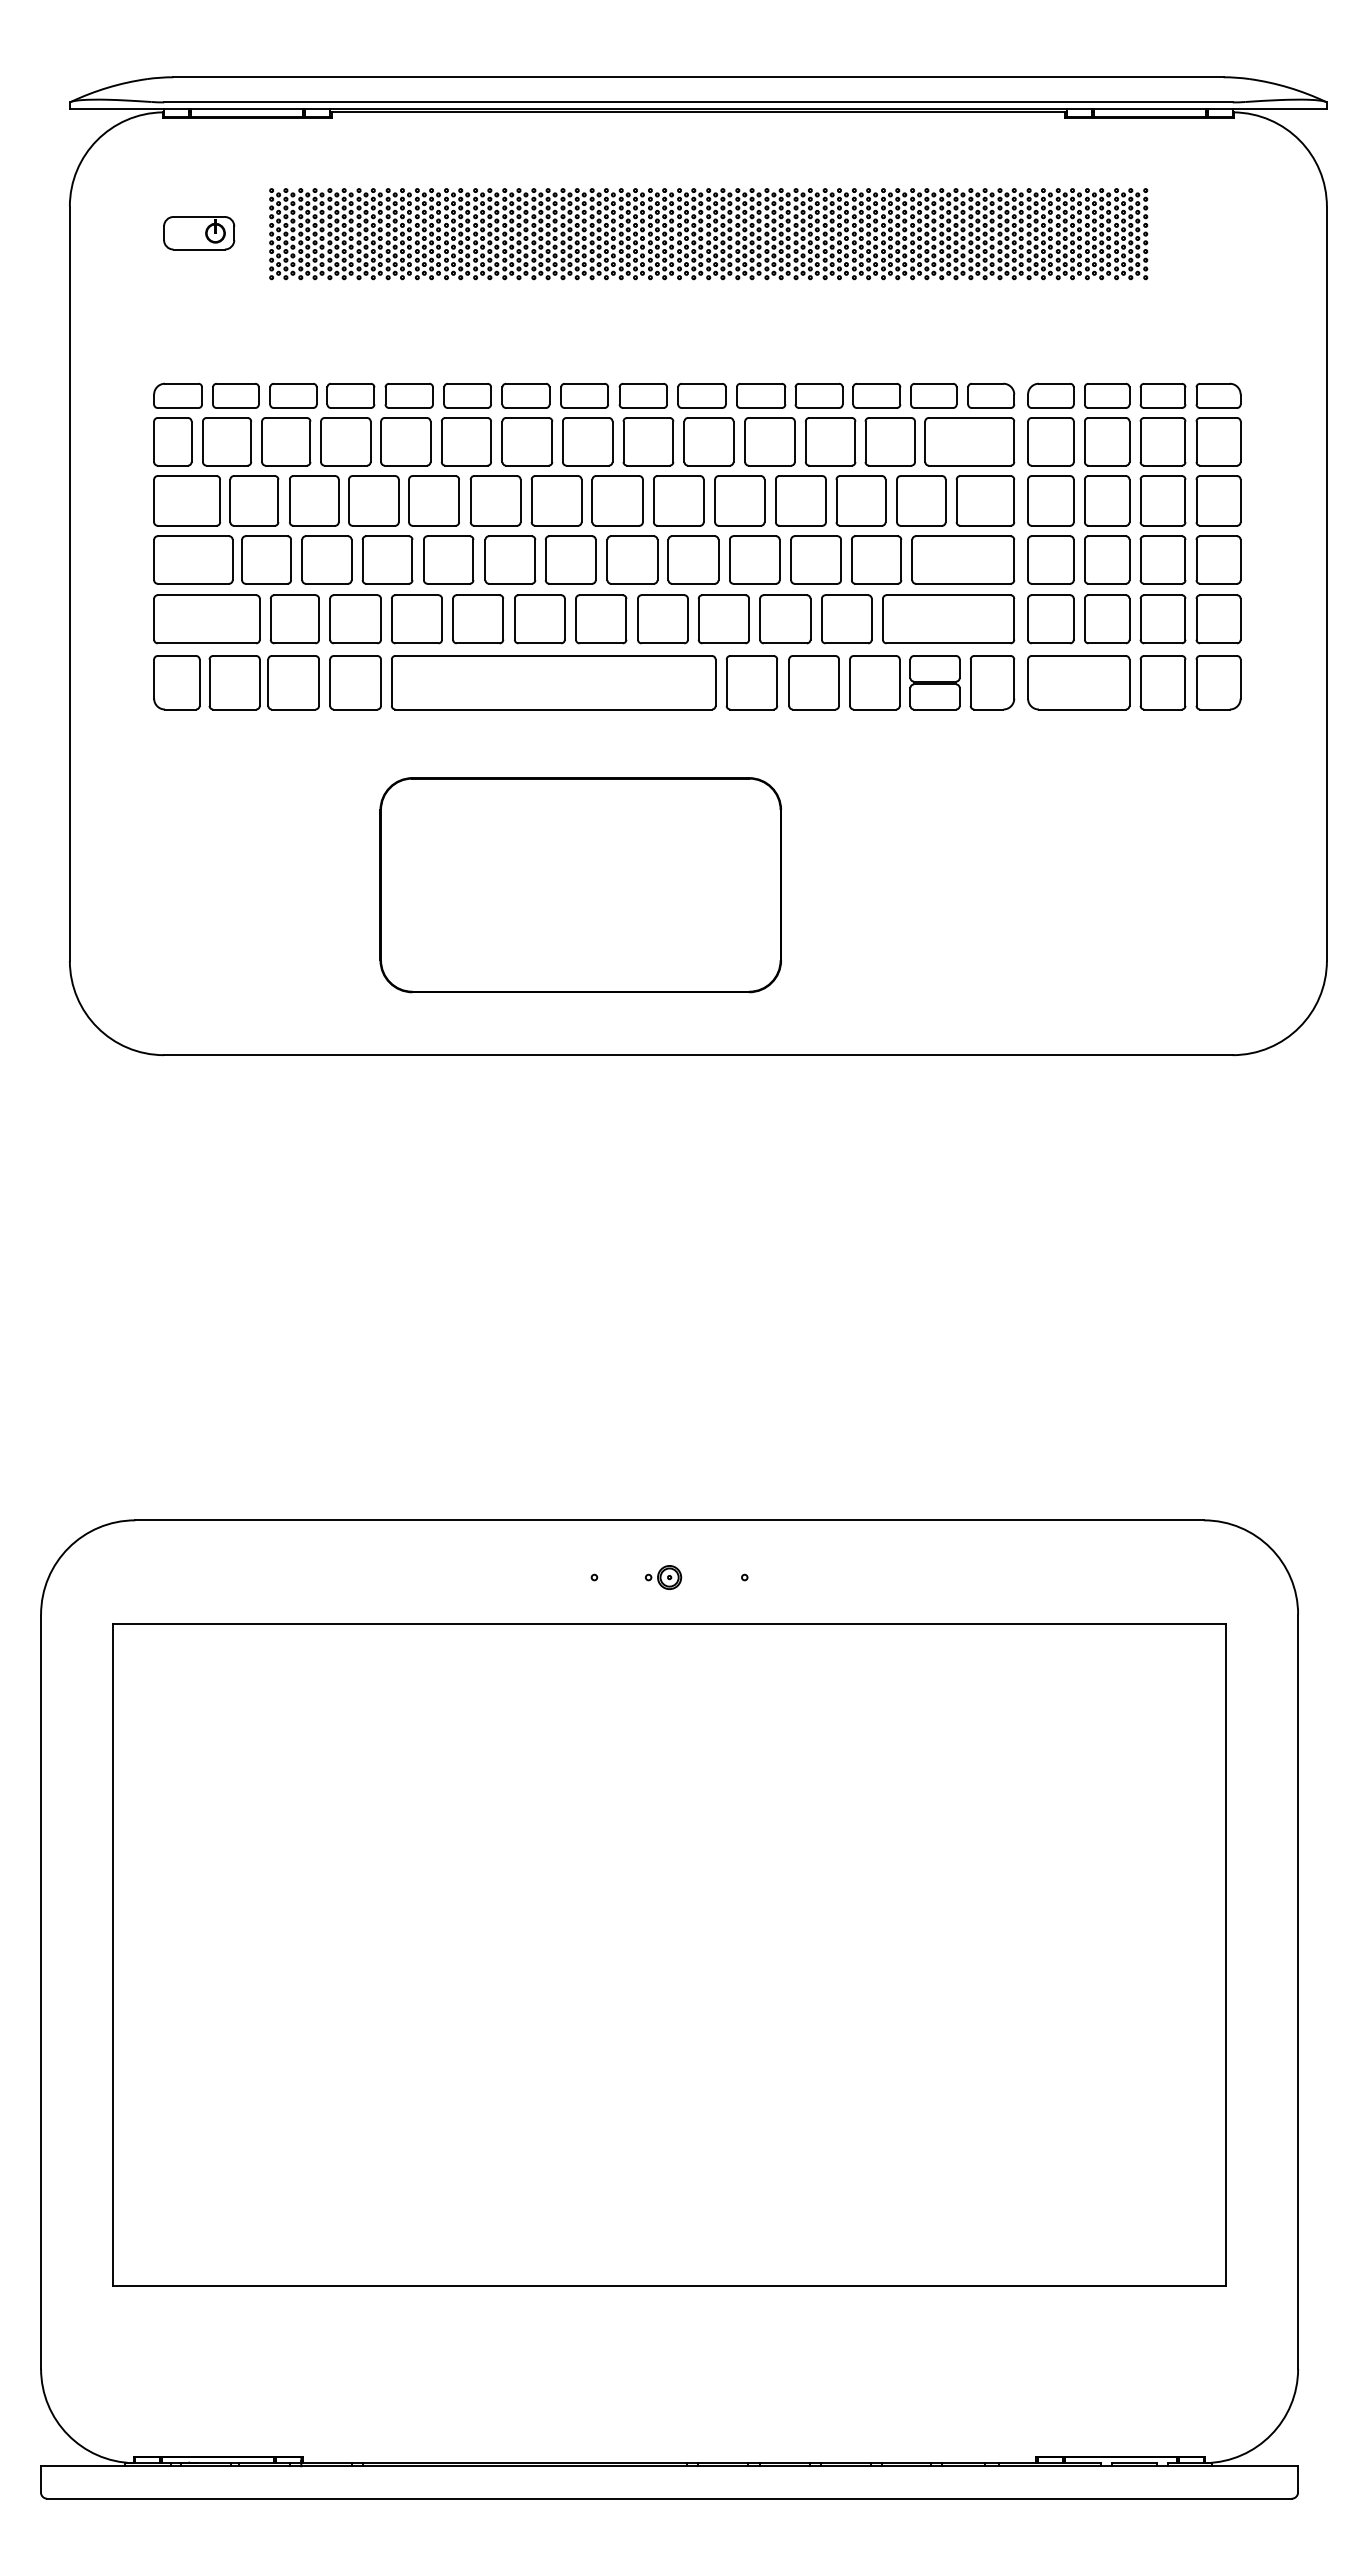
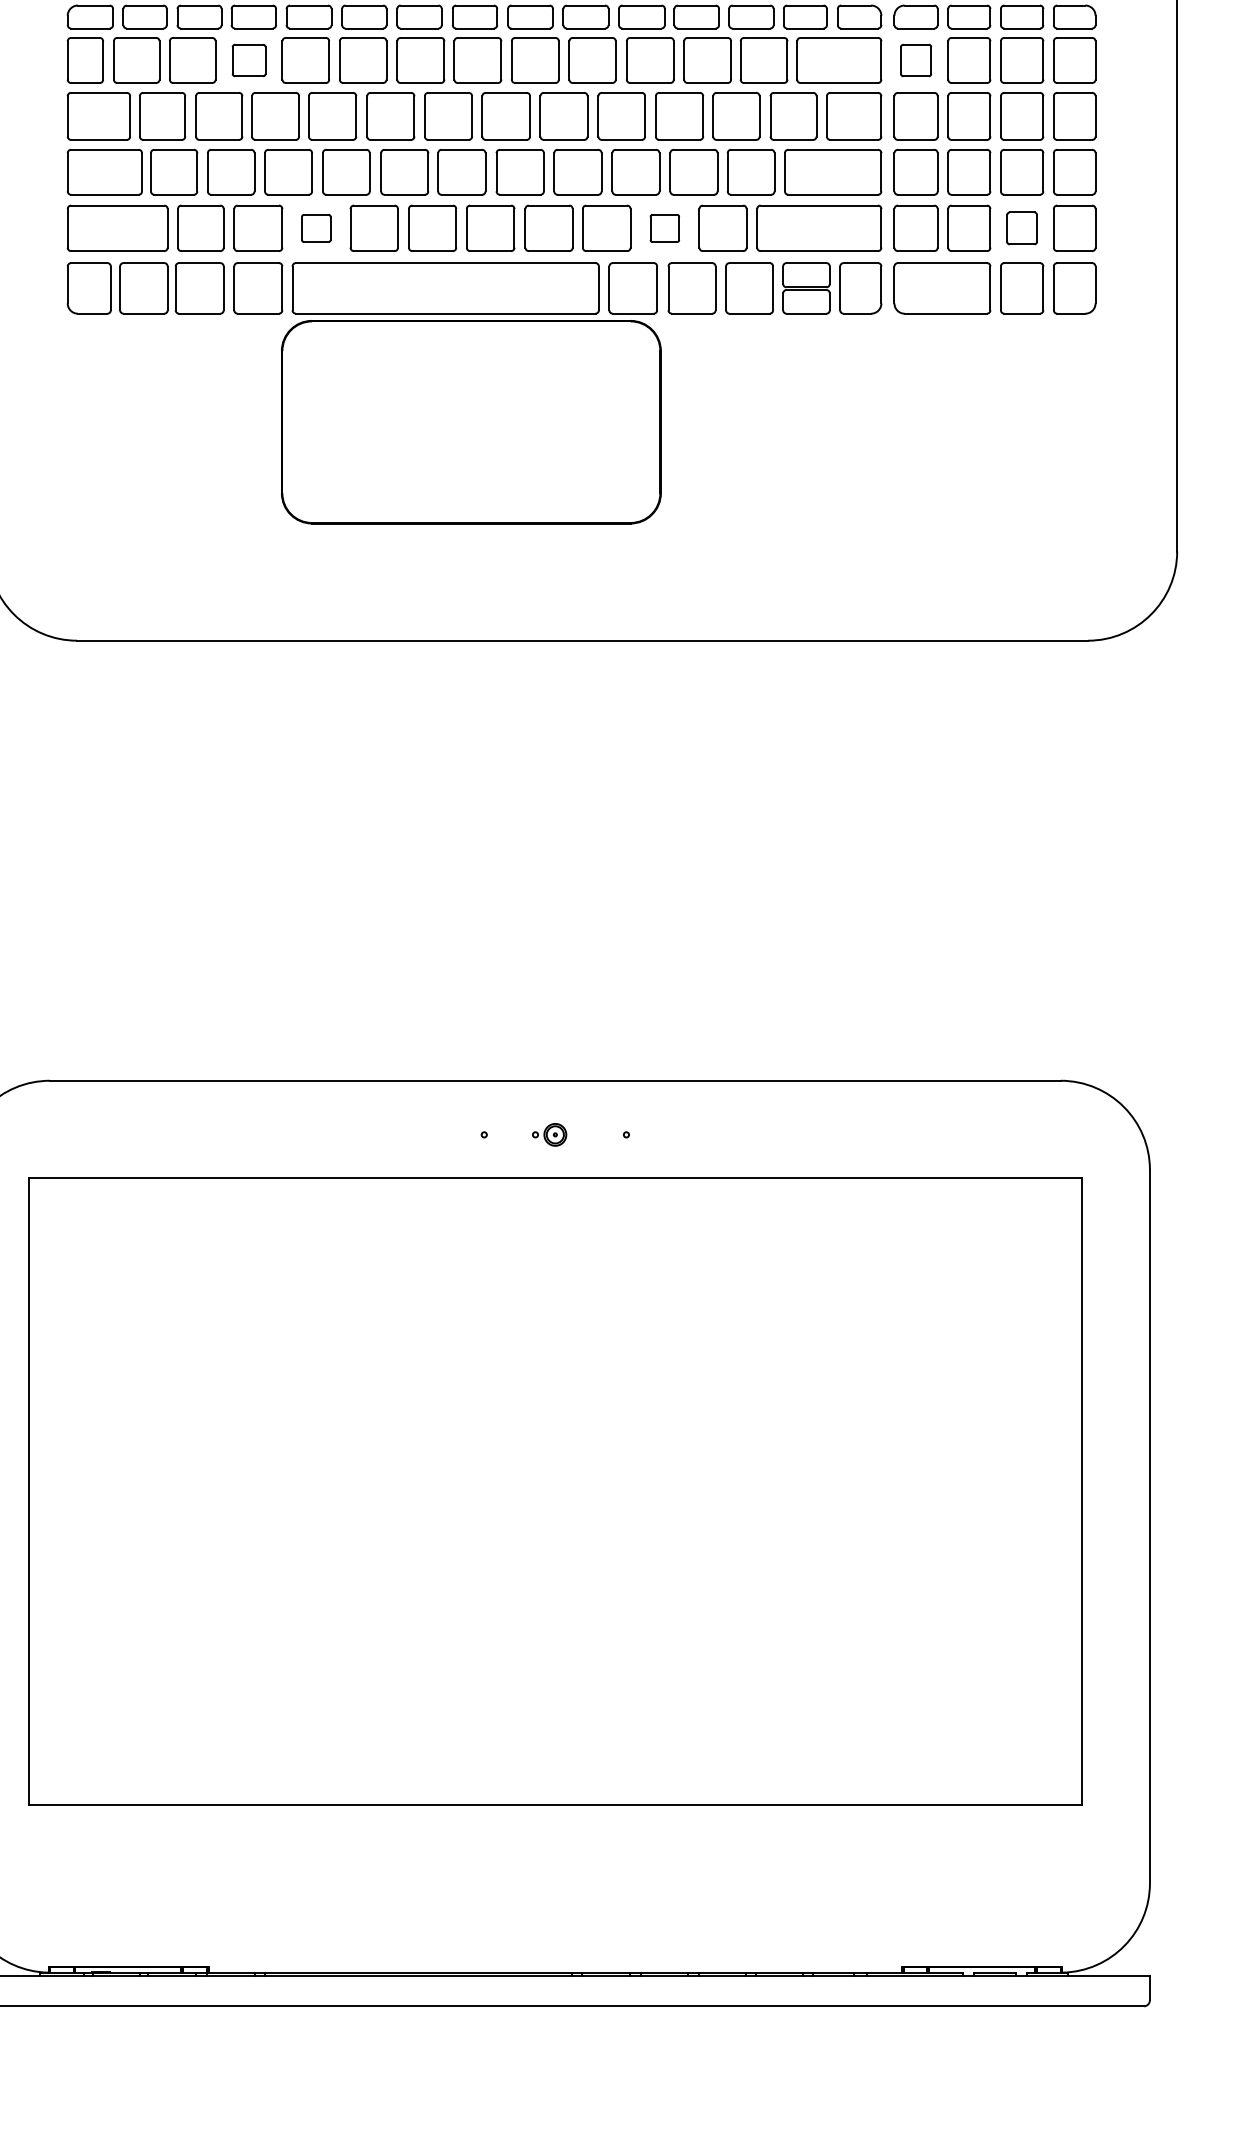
part: (345, 441) -> (248, 60), size x0.7
part: (1050, 441) -> (915, 60), size x0.7
part: (416, 619) -> (315, 228), size x0.6
part: (785, 619) -> (664, 228), size x0.6
part: (1162, 619) -> (1021, 228), size x0.7
part: (580, 885) -> (471, 422), moved

